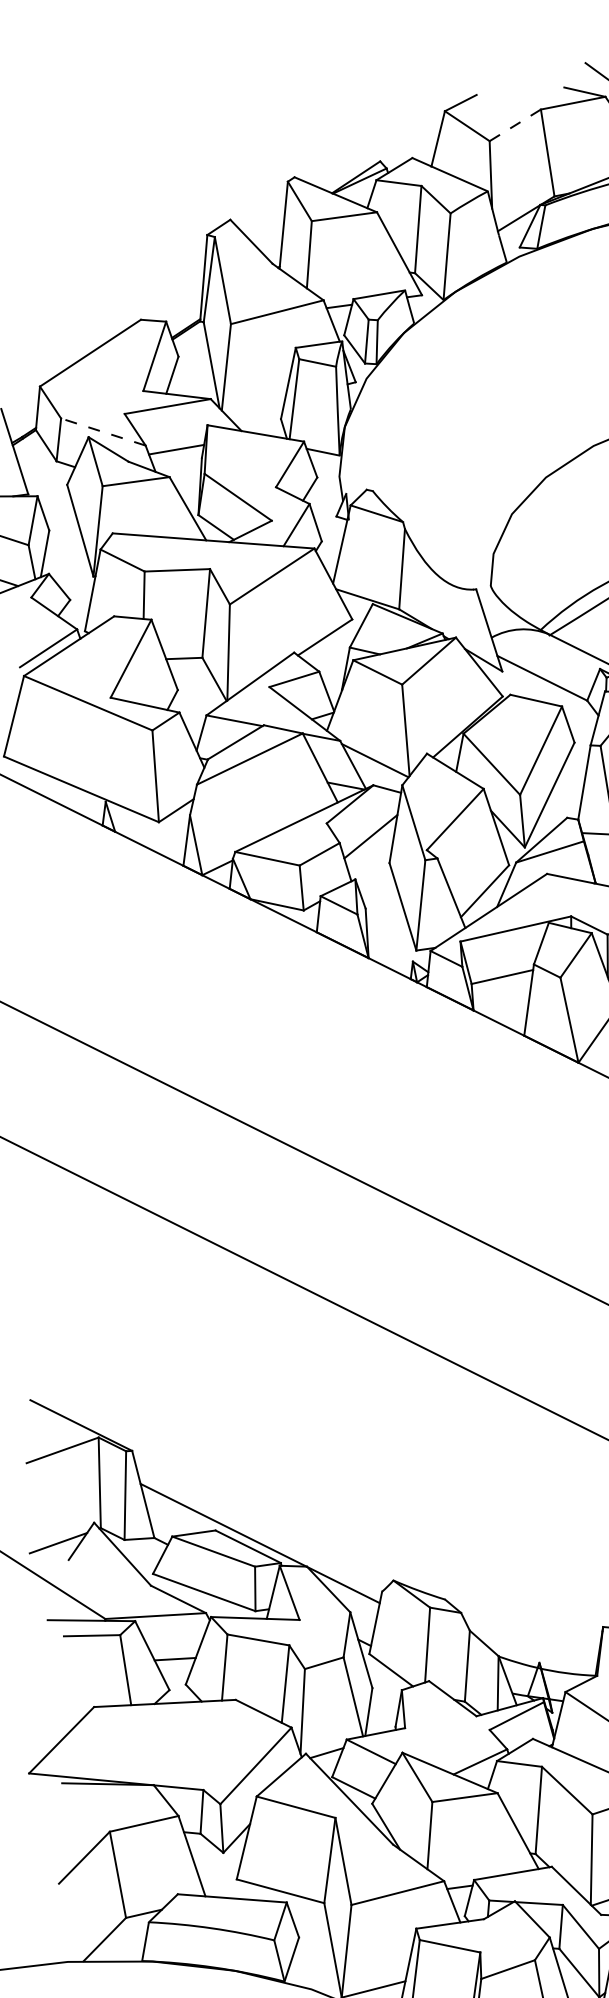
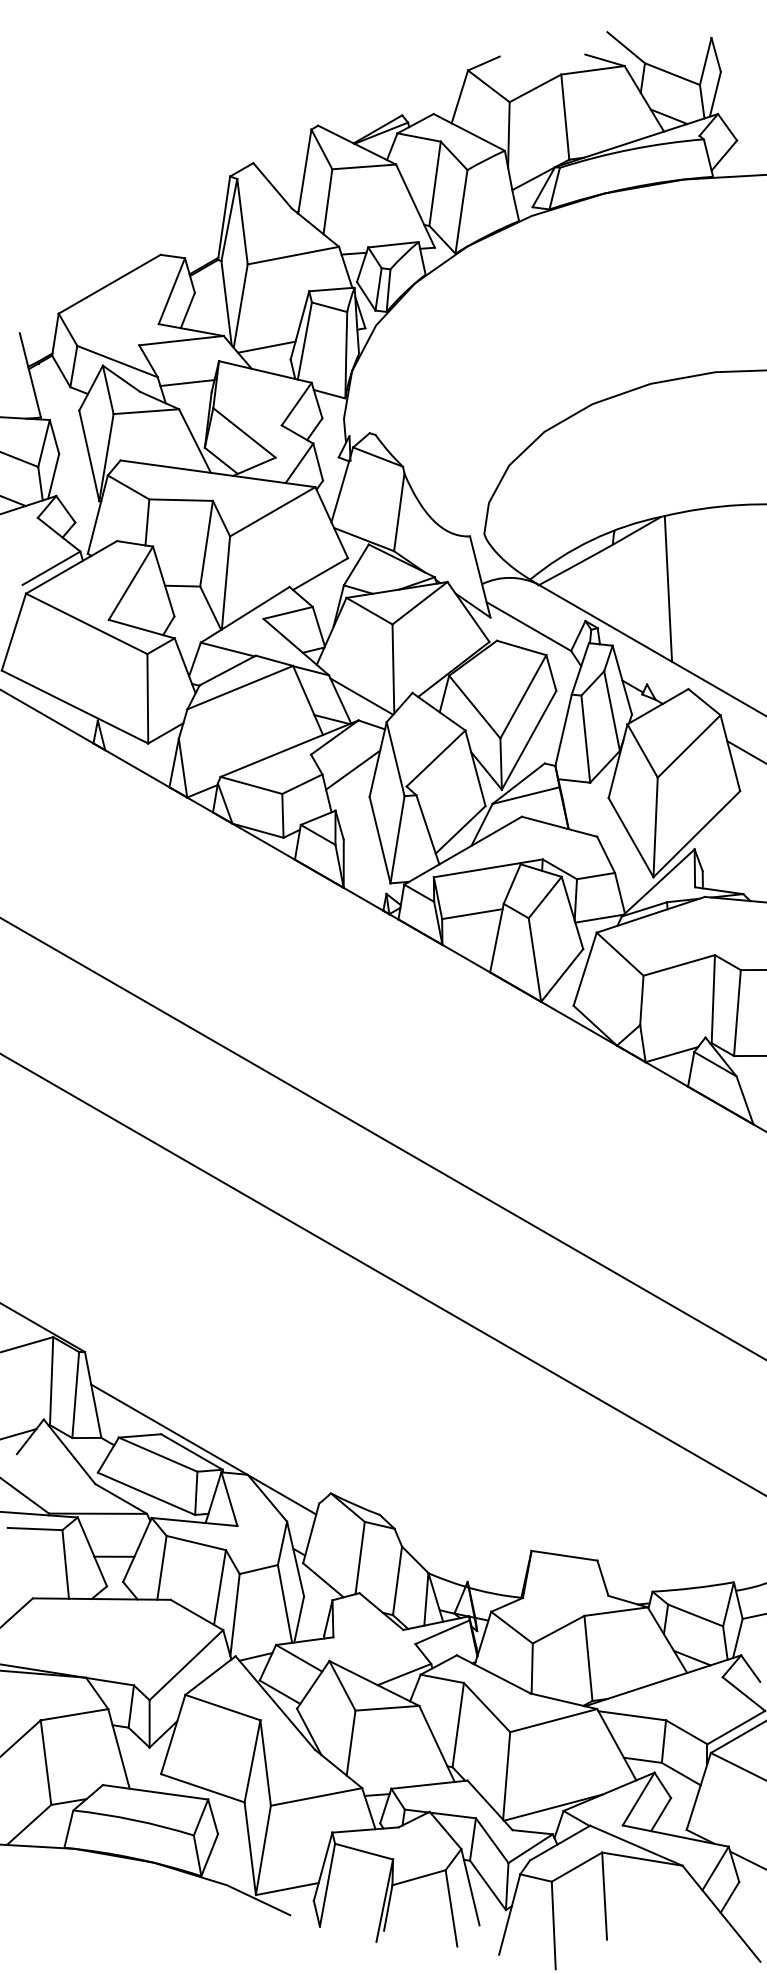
line: (515, 125) -> (535, 88), dashed -> solid
line: (255, 407) -> (266, 346), added
line: (103, 431) -> (117, 361), dashed -> solid

